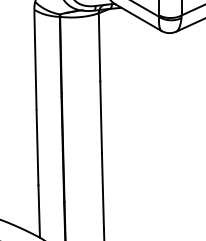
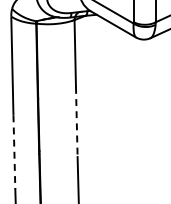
line: (101, 117) -> (77, 122), solid -> dashed
line: (37, 147) -> (14, 151), solid -> dashed

